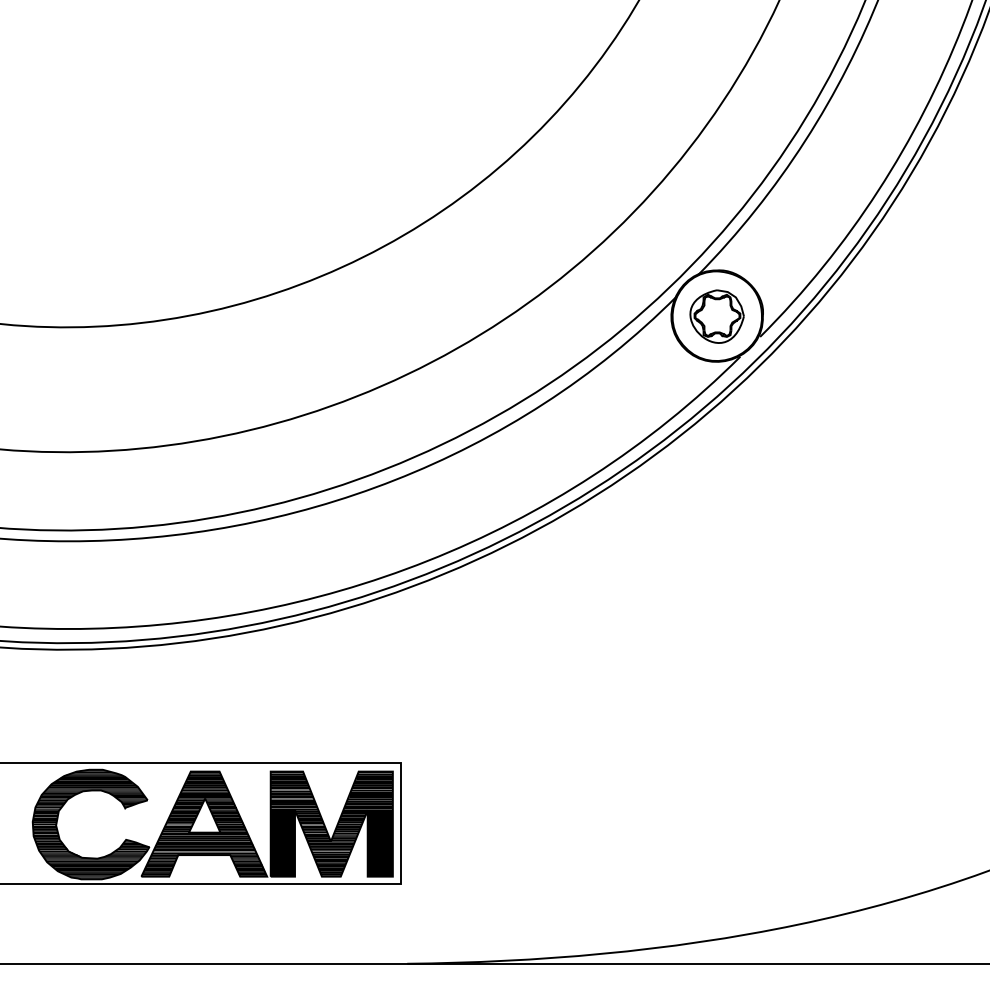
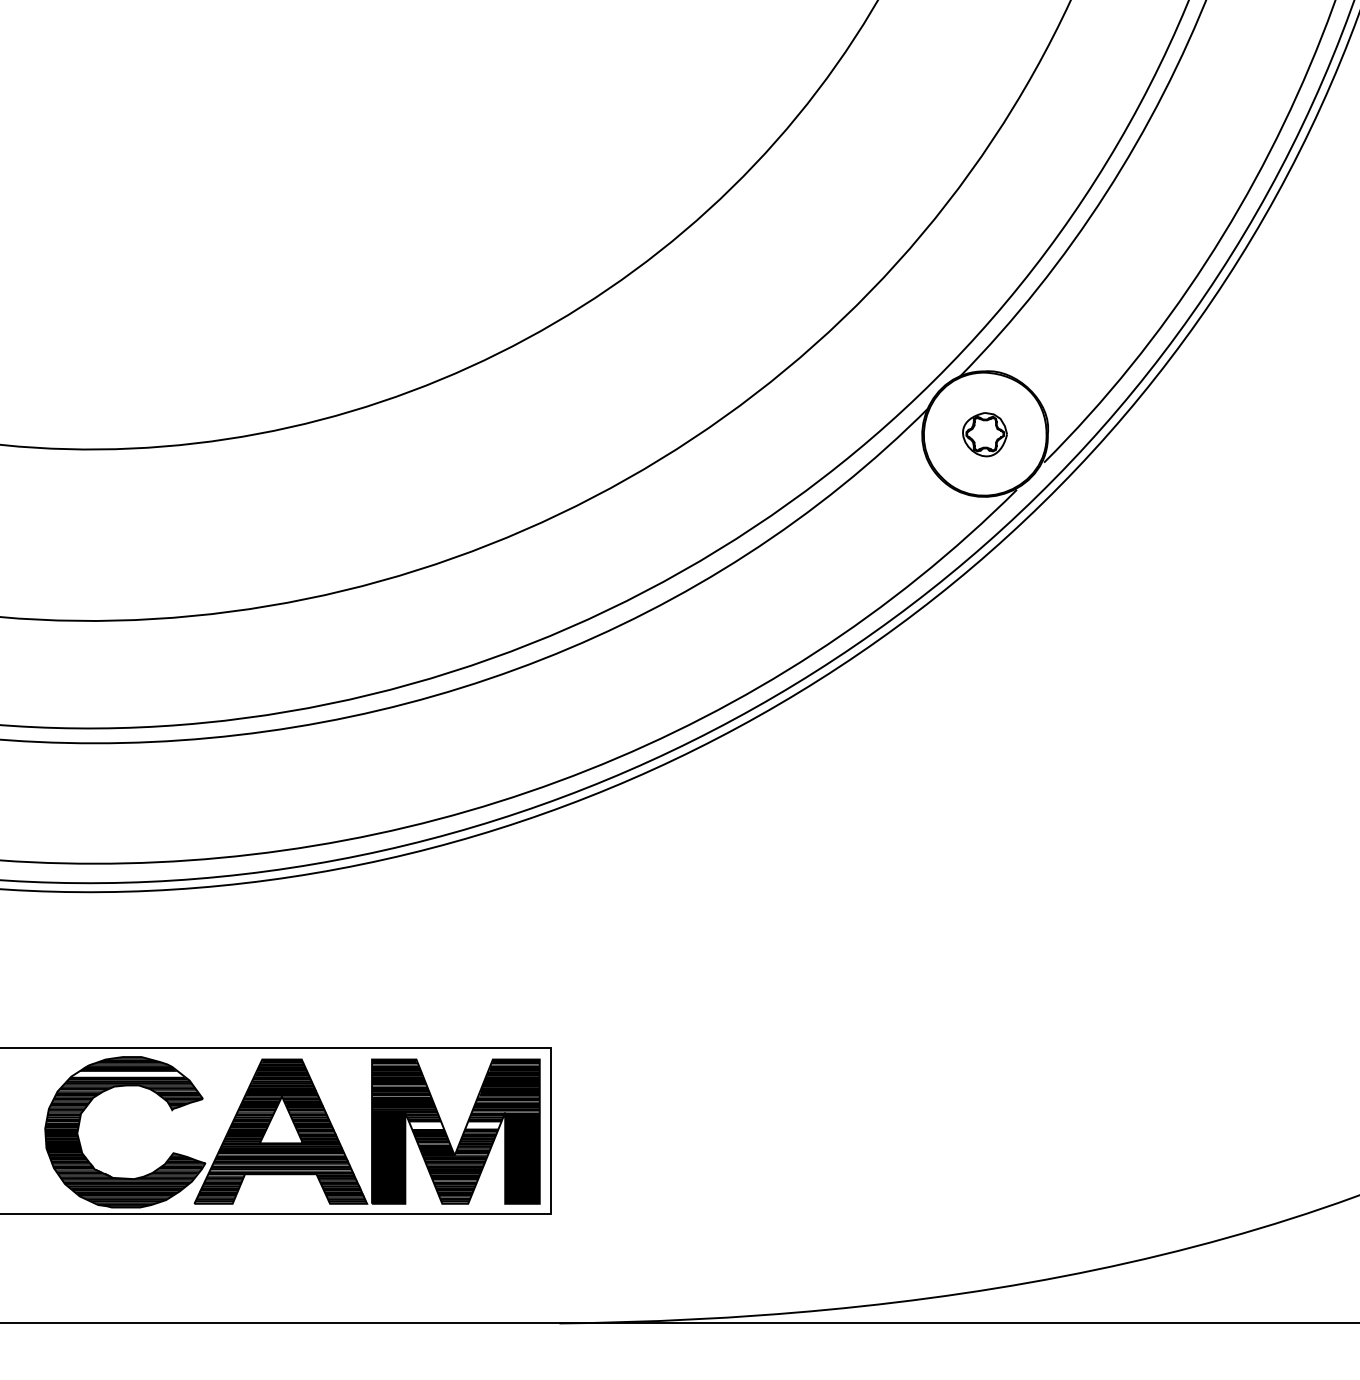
part: (716, 316) -> (984, 434), size x0.6
fill: (92, 781) -> (127, 1073), removed
fill: (310, 819) -> (426, 1125), removed
fill: (351, 819) -> (483, 1125), removed

